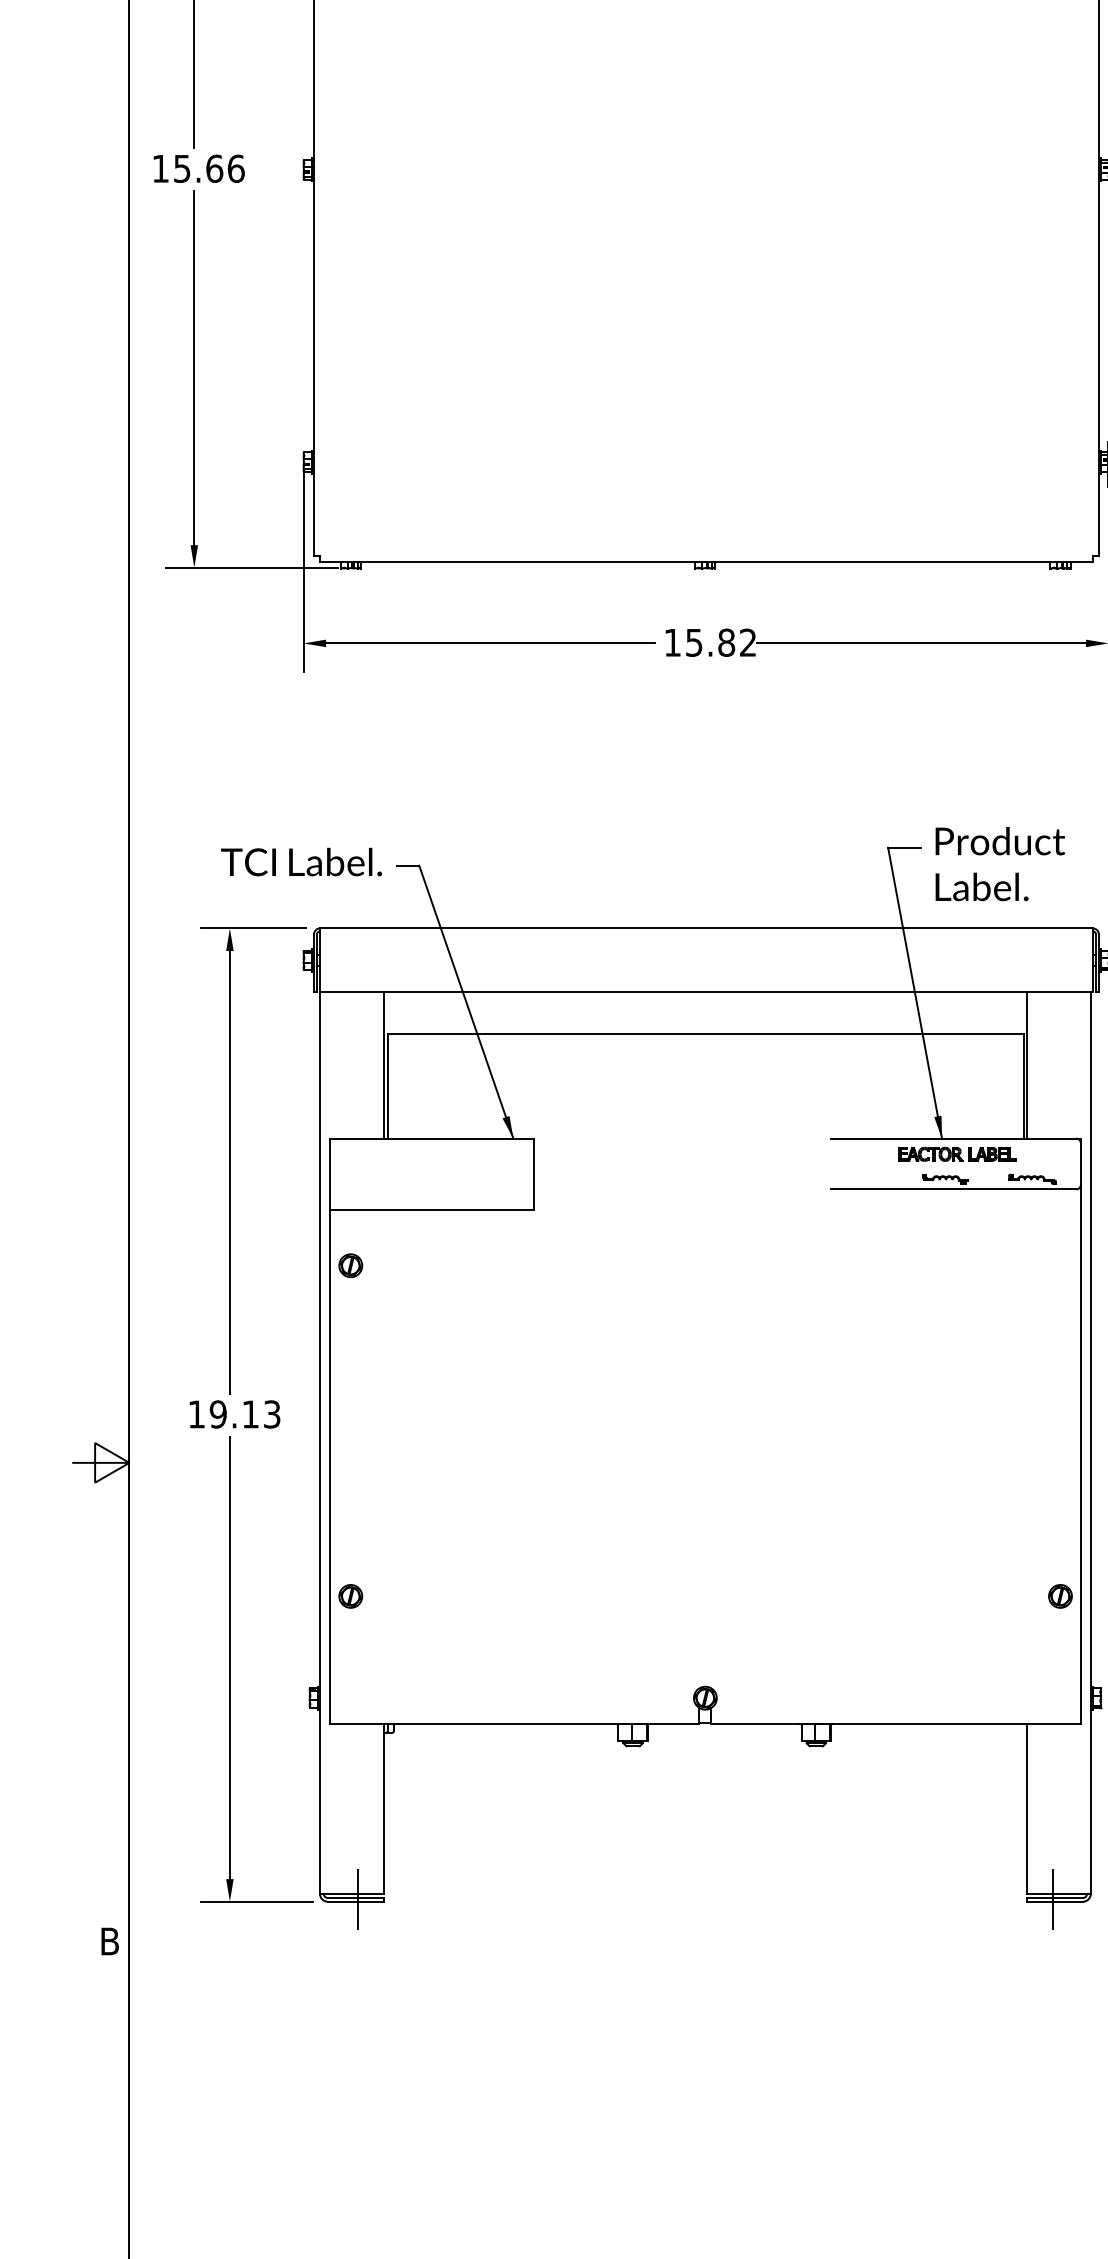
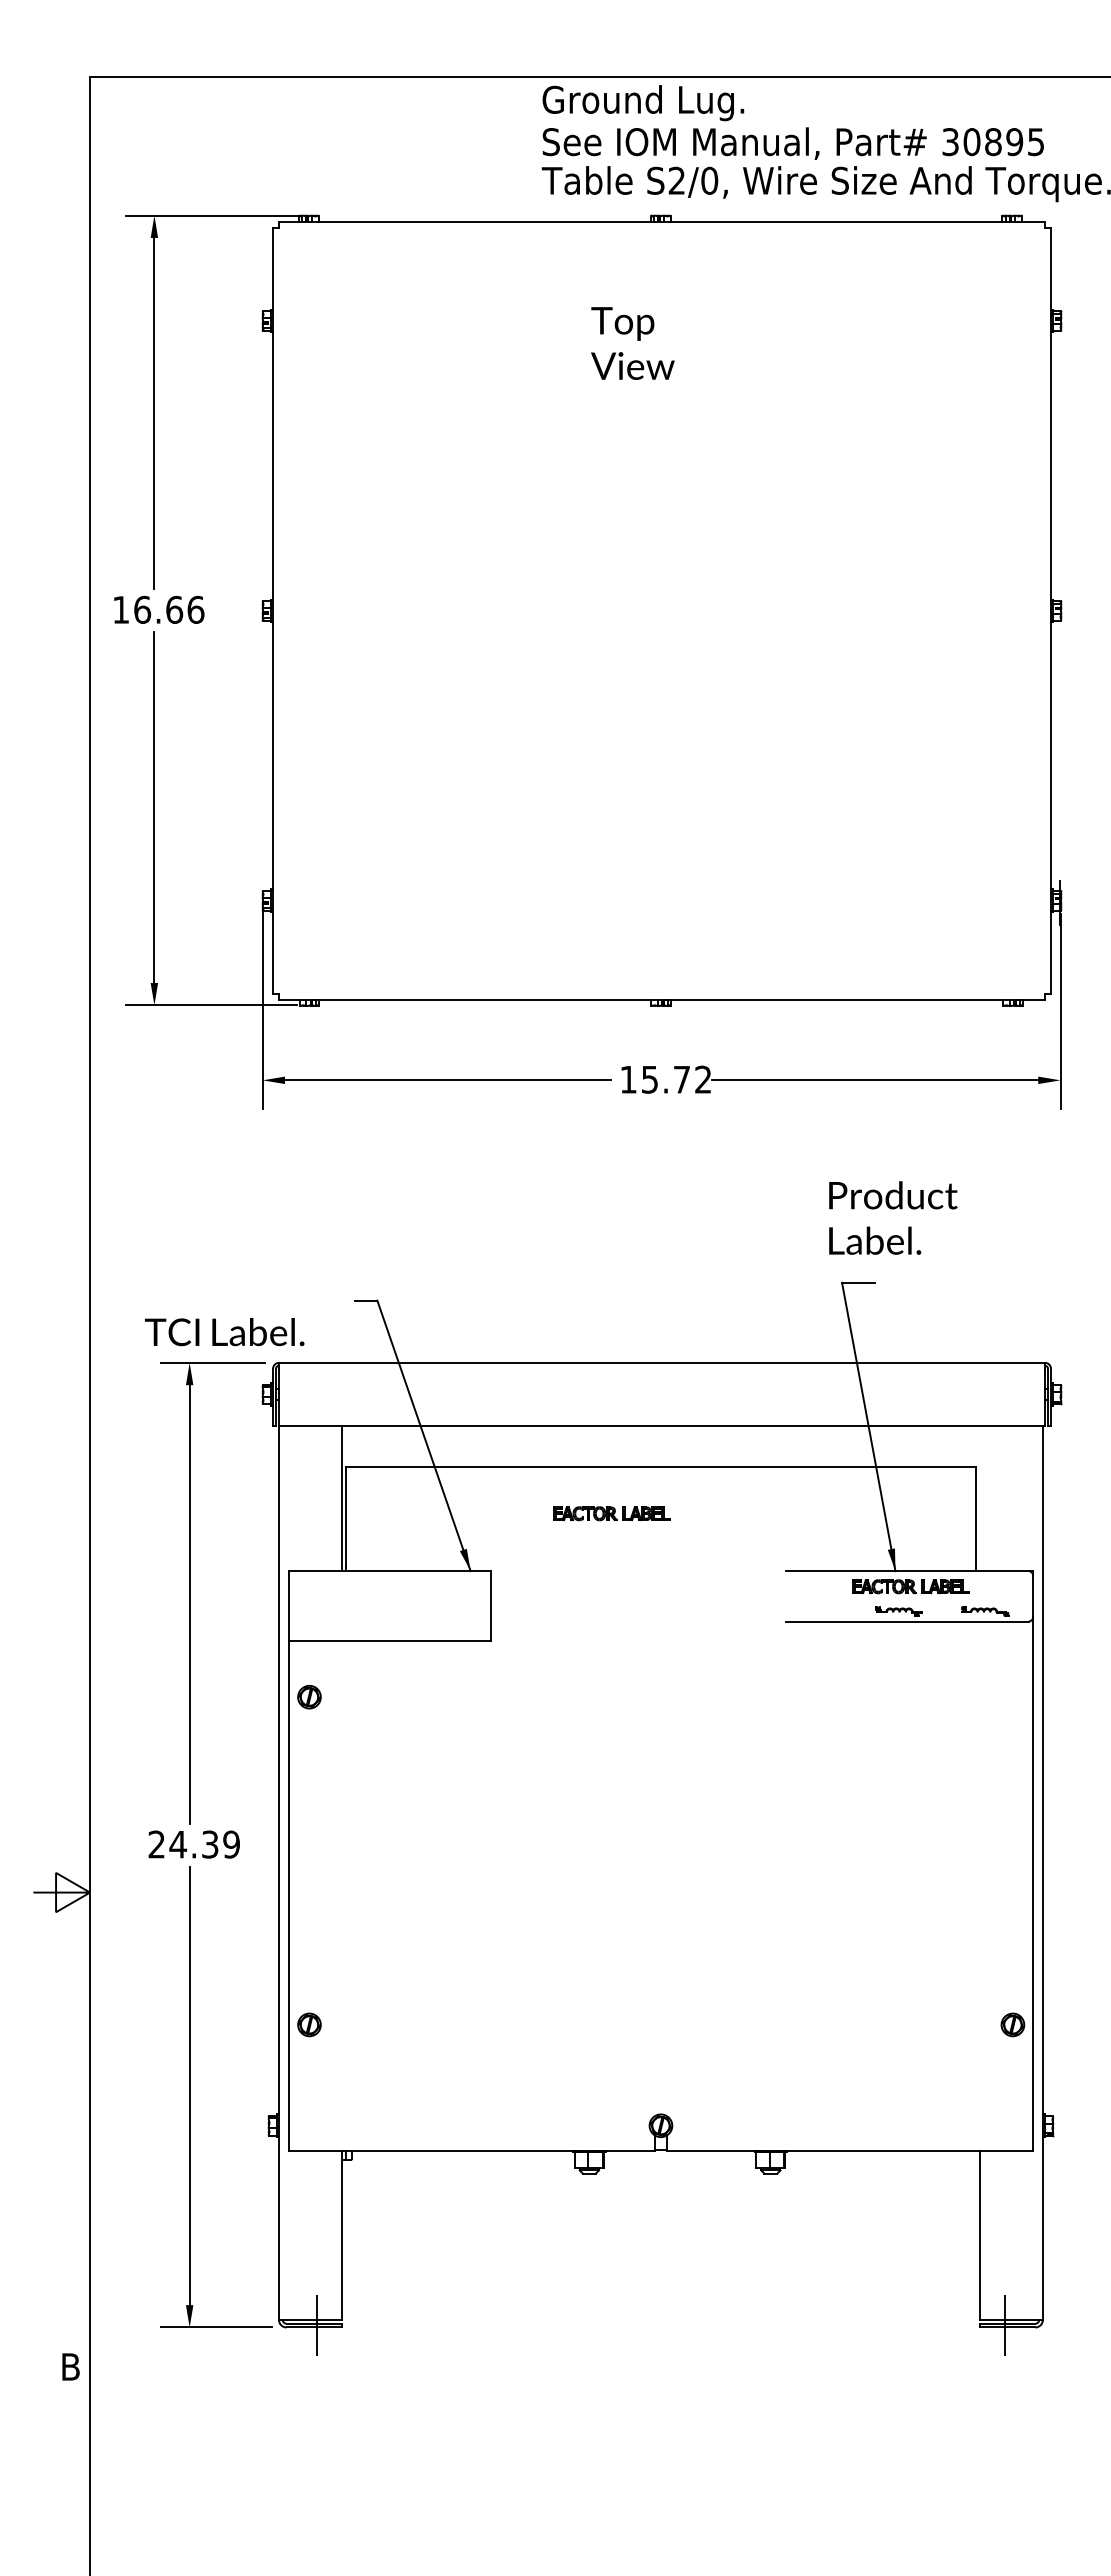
text: (182, 168) -> (142, 609), 15.66 -> 16.66
text: (726, 642) -> (681, 1079), 15.82 -> 15.72
text: (301, 862) -> (224, 1332), moved
text: (1000, 863) -> (893, 1217), moved
line: (1026, 1065) -> (979, 1498), removed
part: (655, 1080) -> (611, 1513), added
text: (233, 1414) -> (193, 1844), 19.13 -> 24.39

